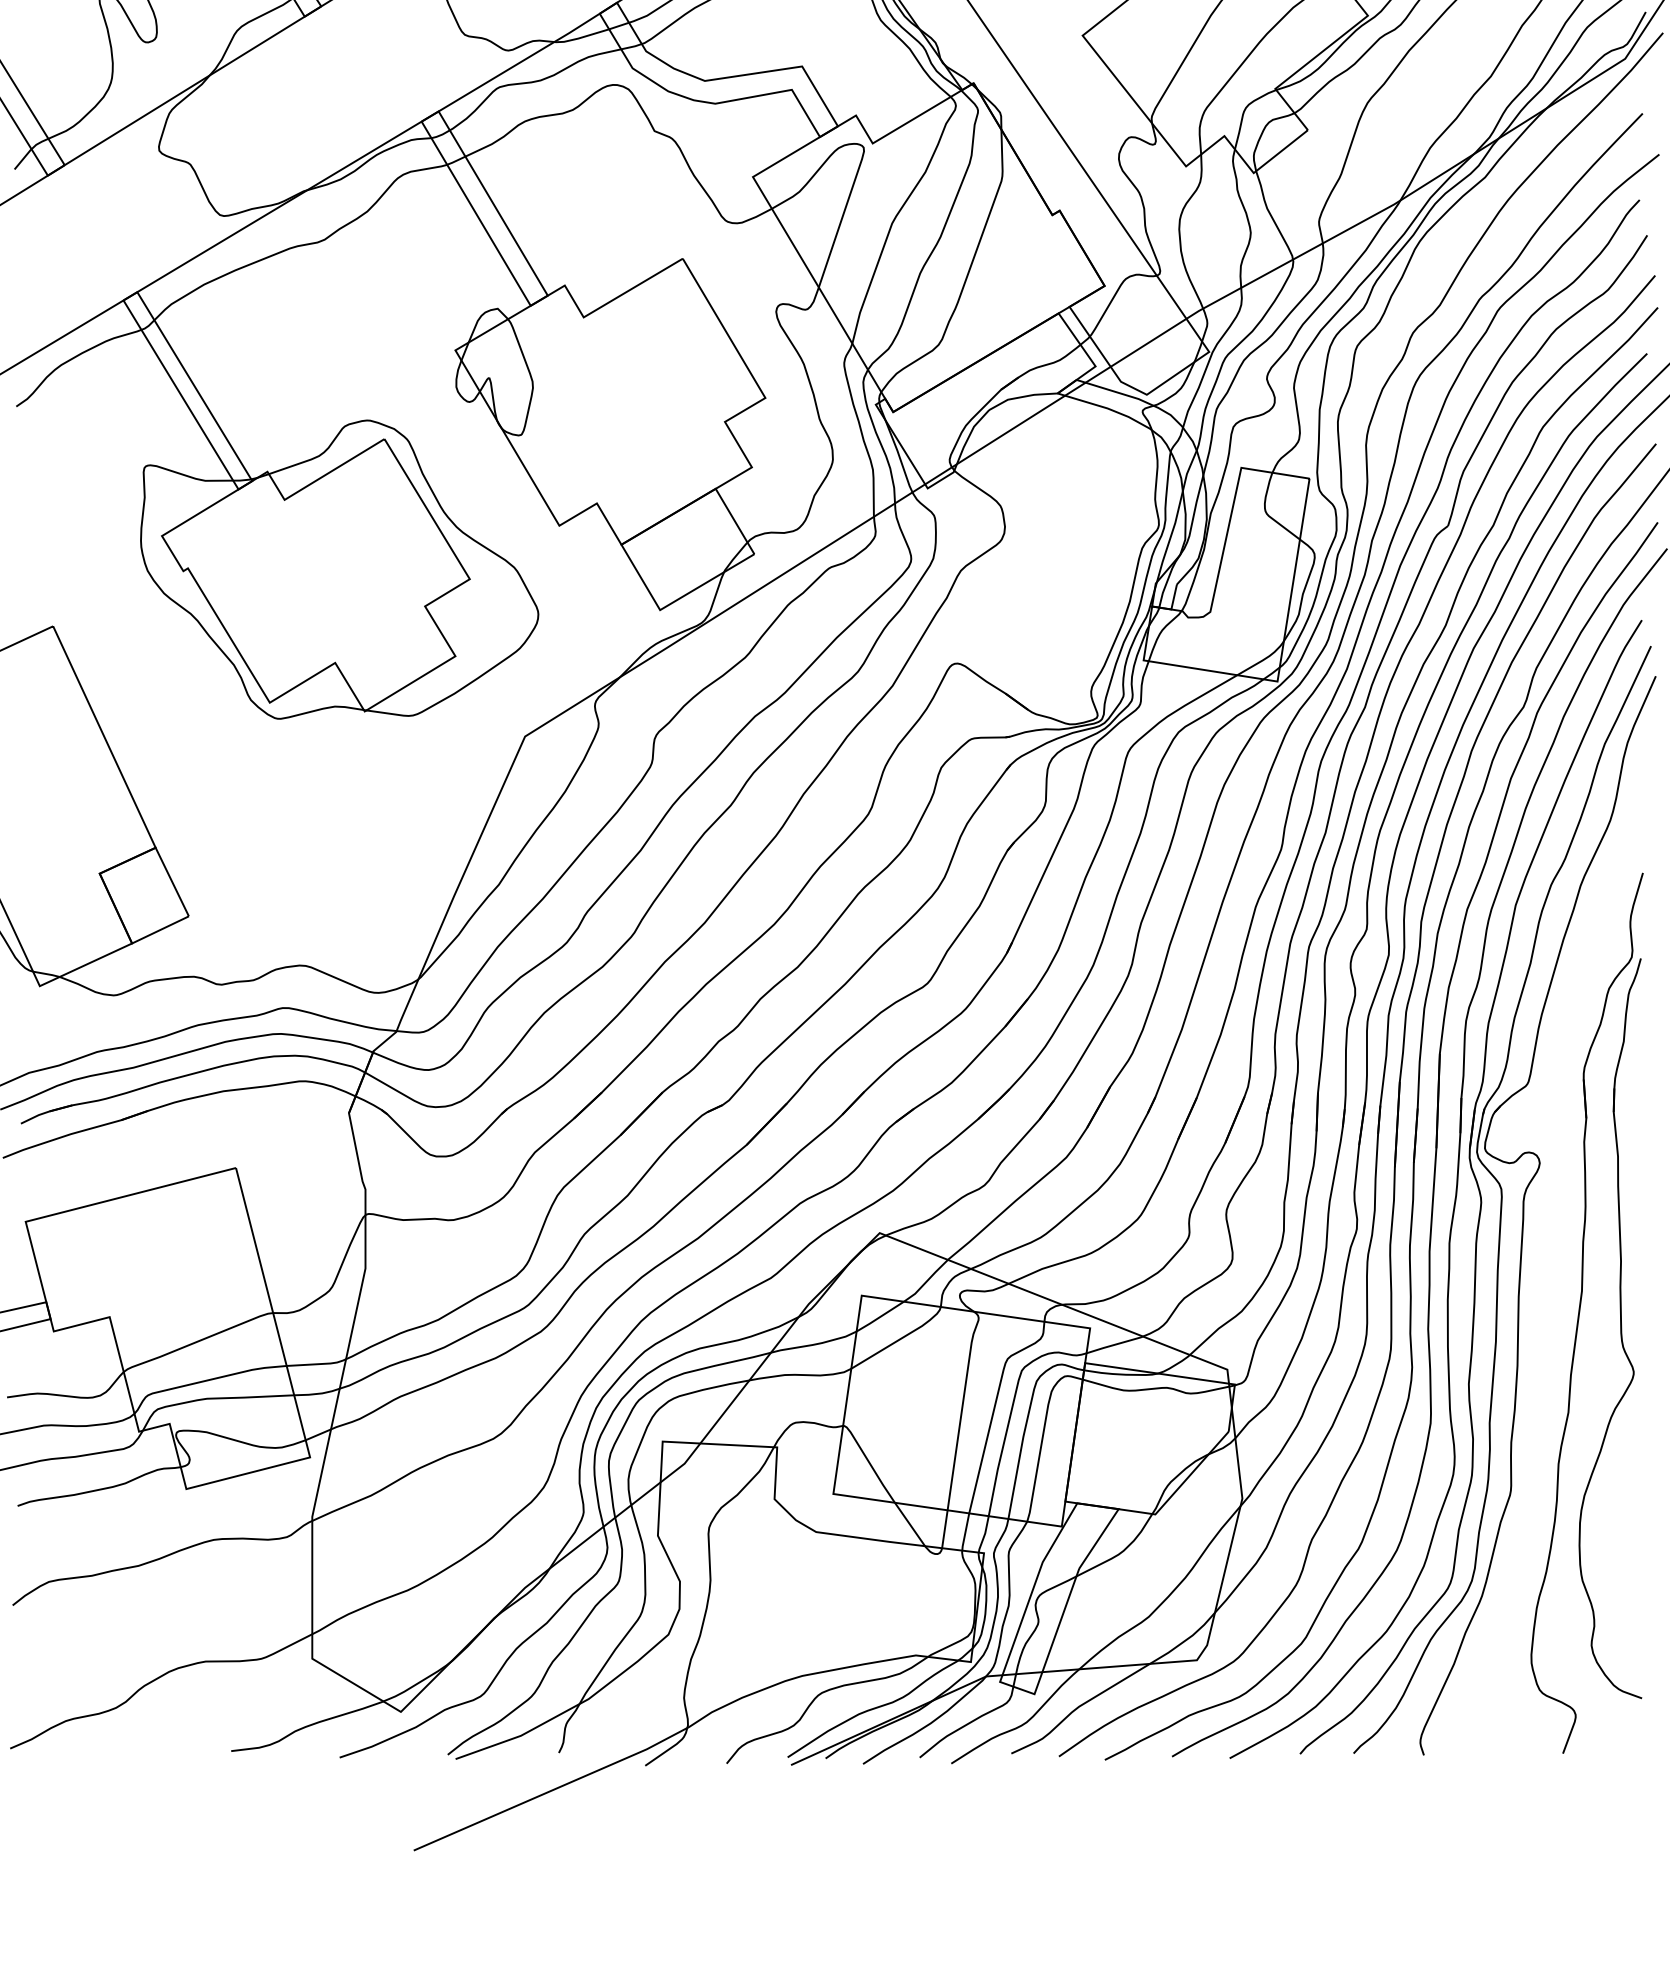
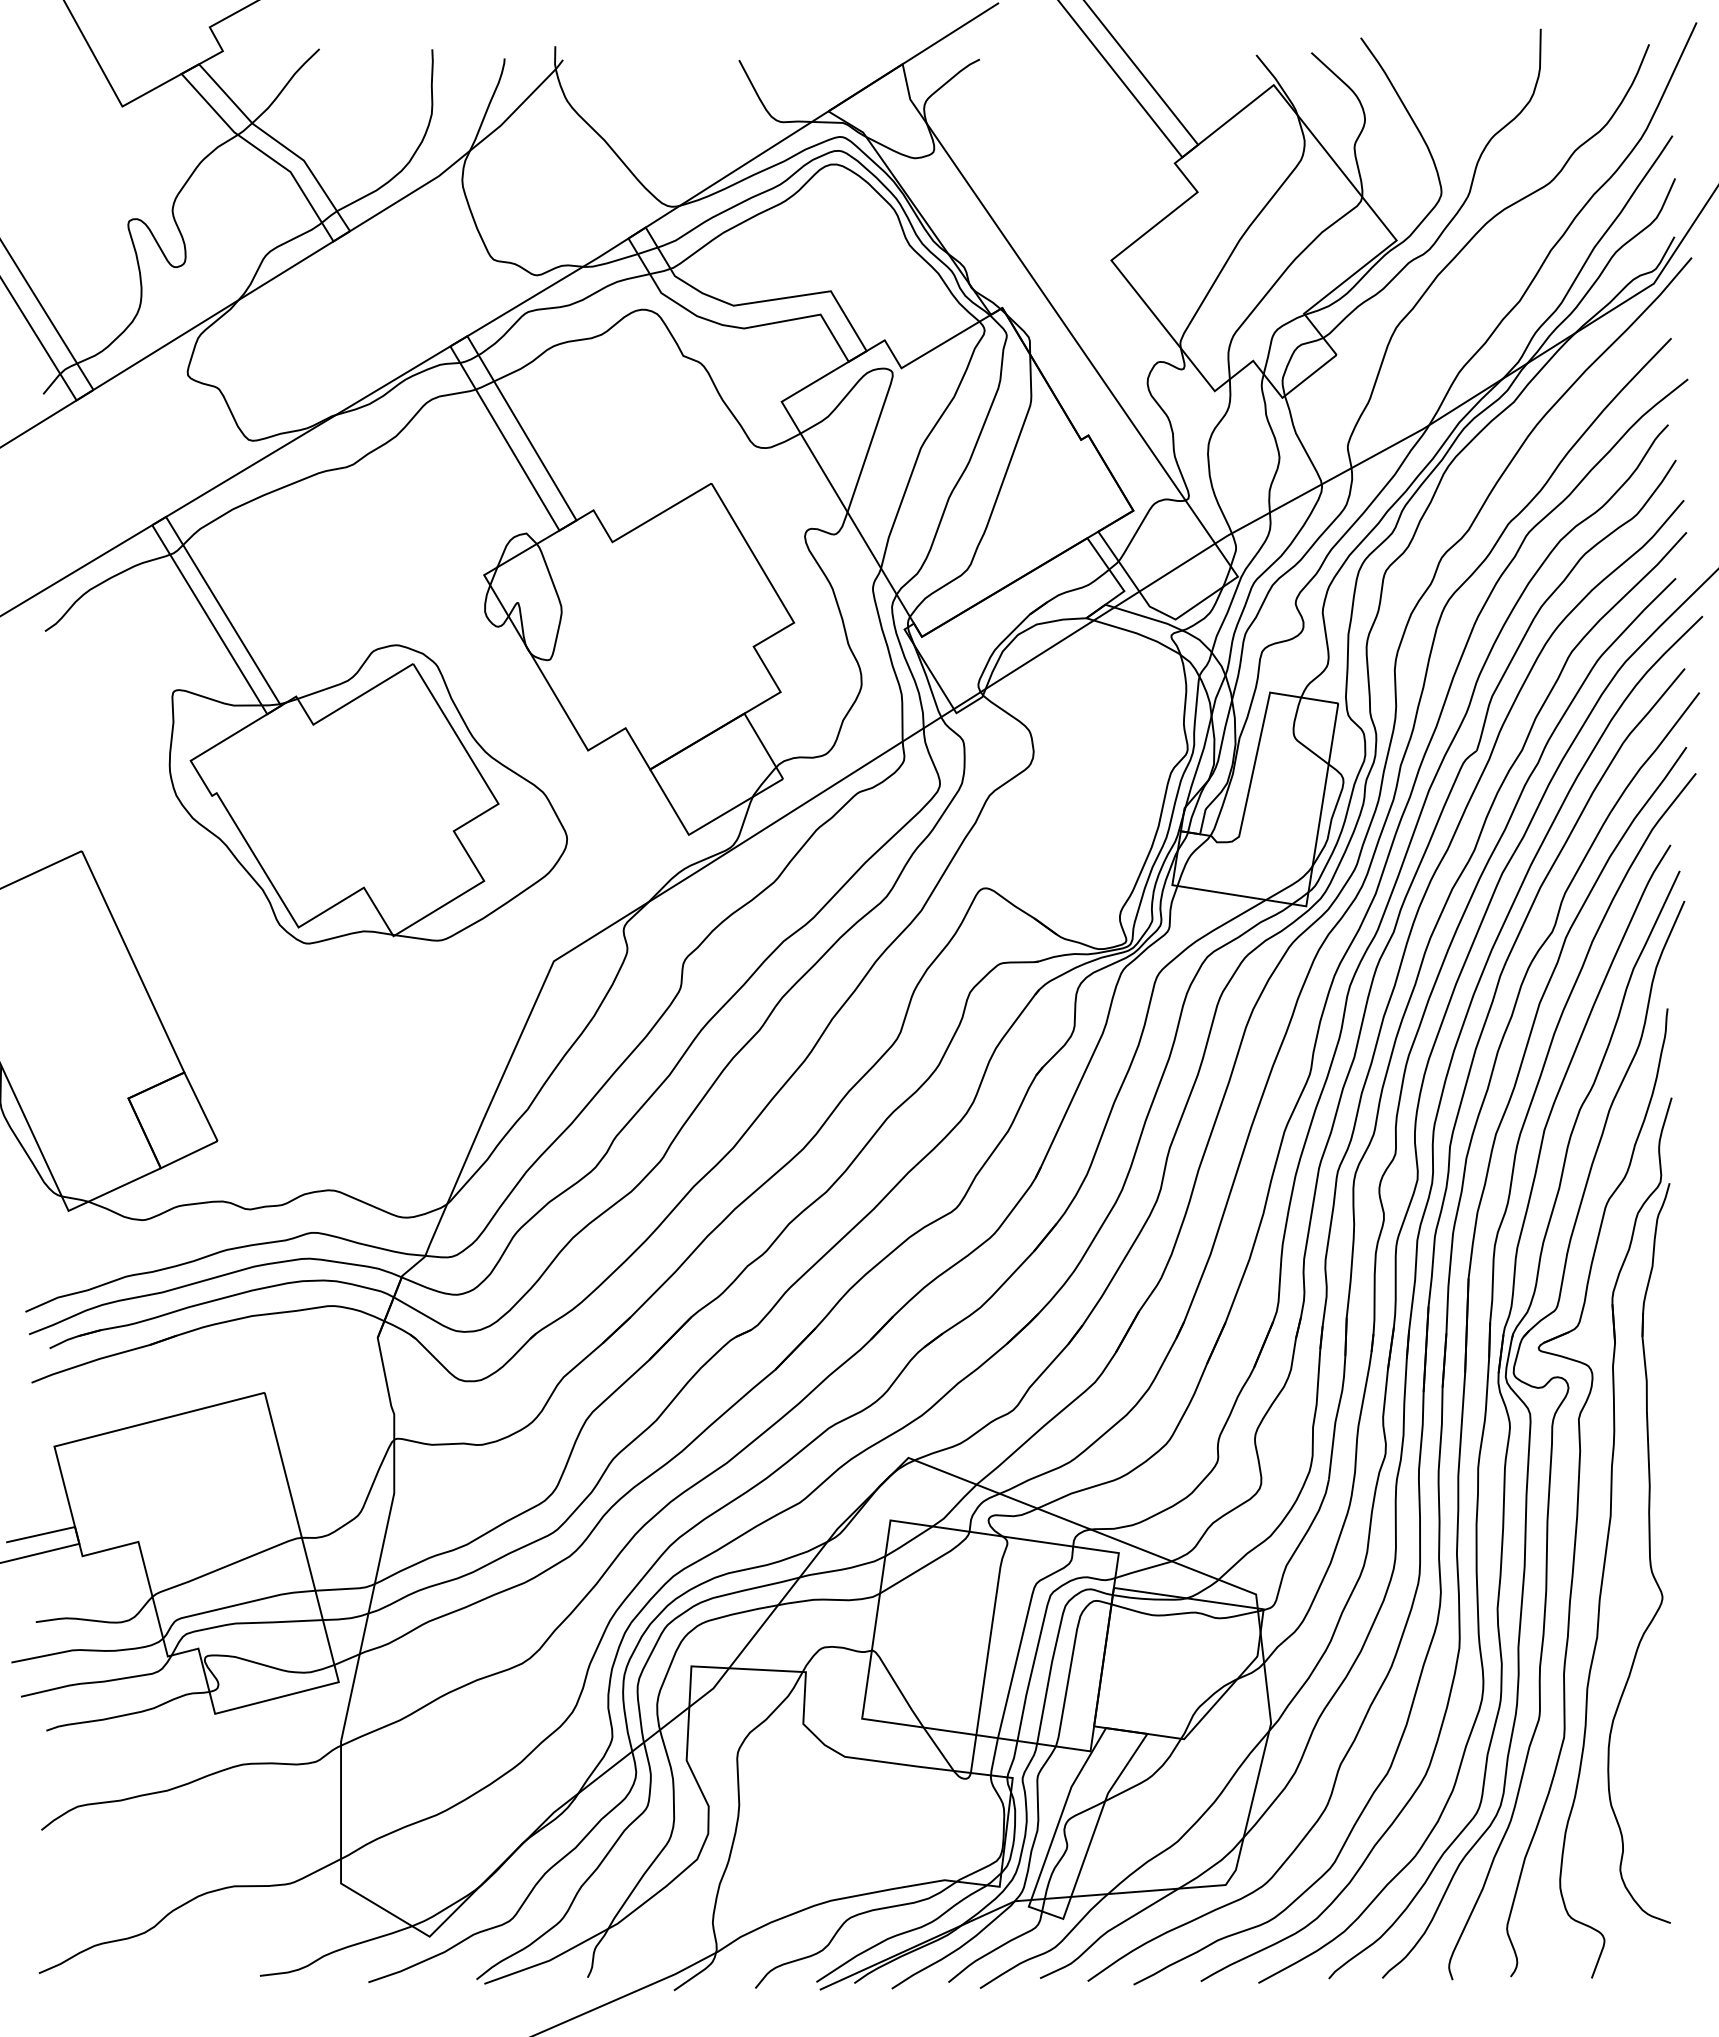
part: (1550, 1267) -> (1579, 1492), added

